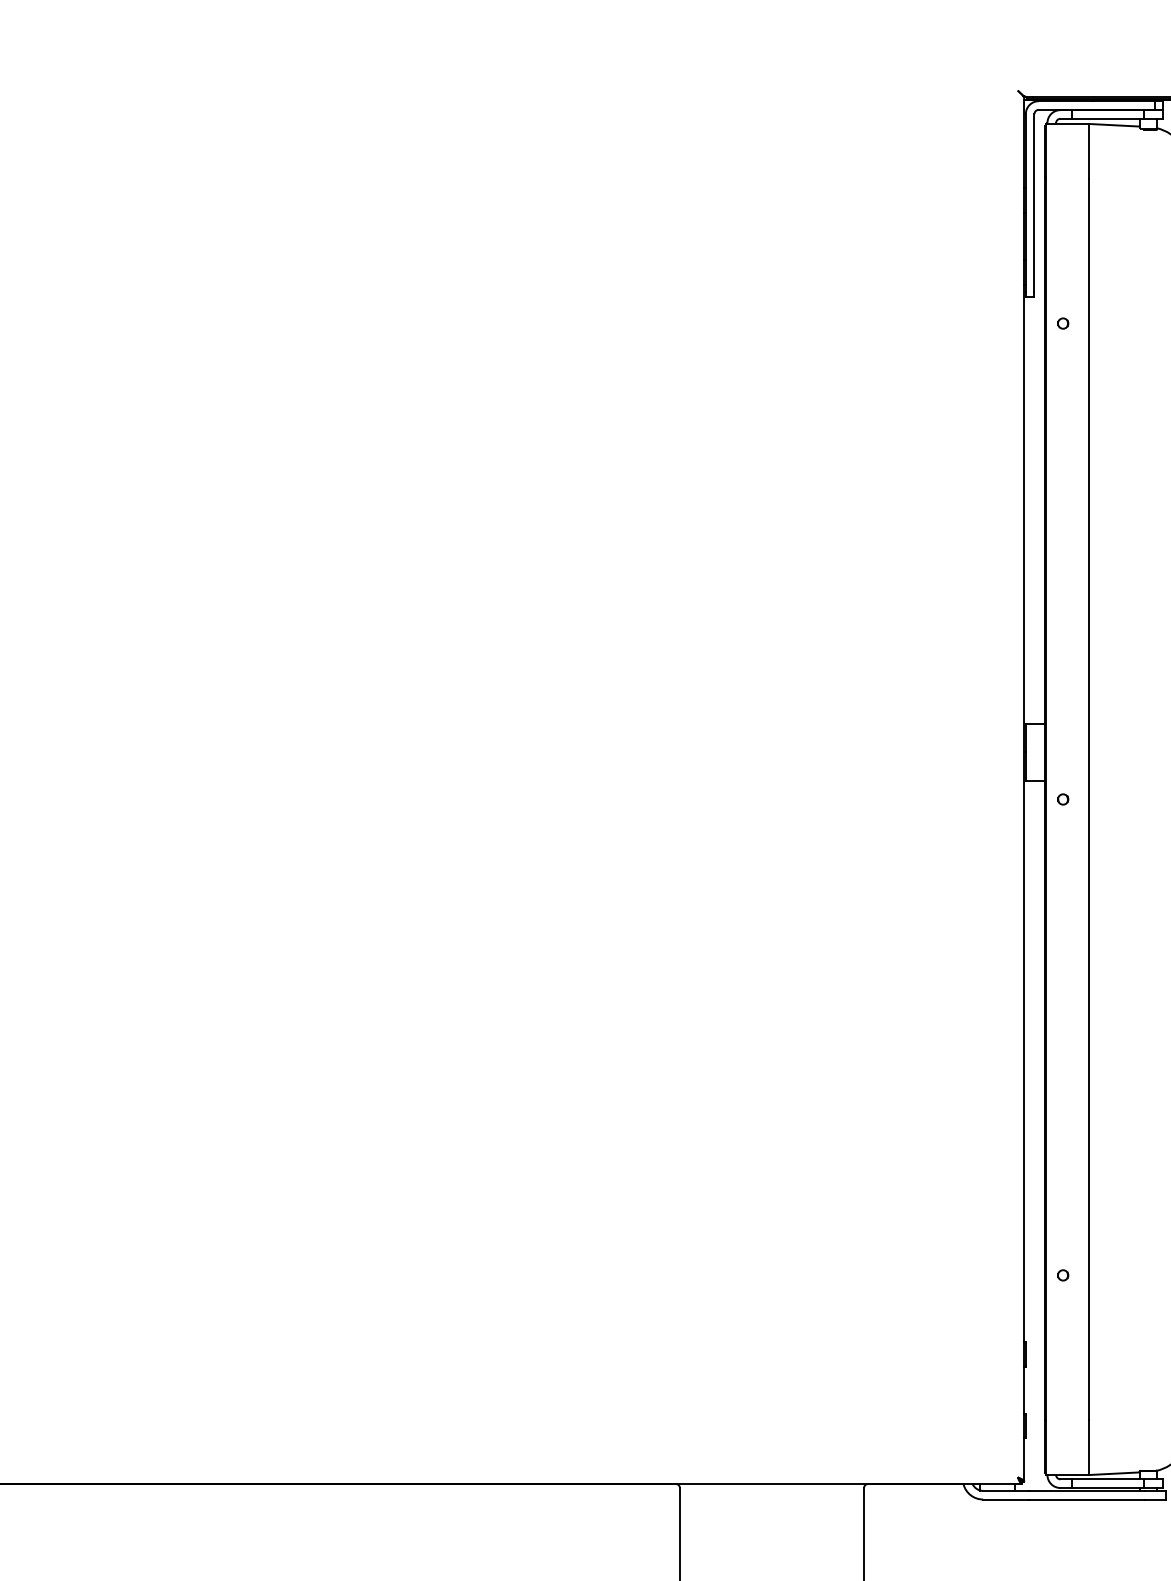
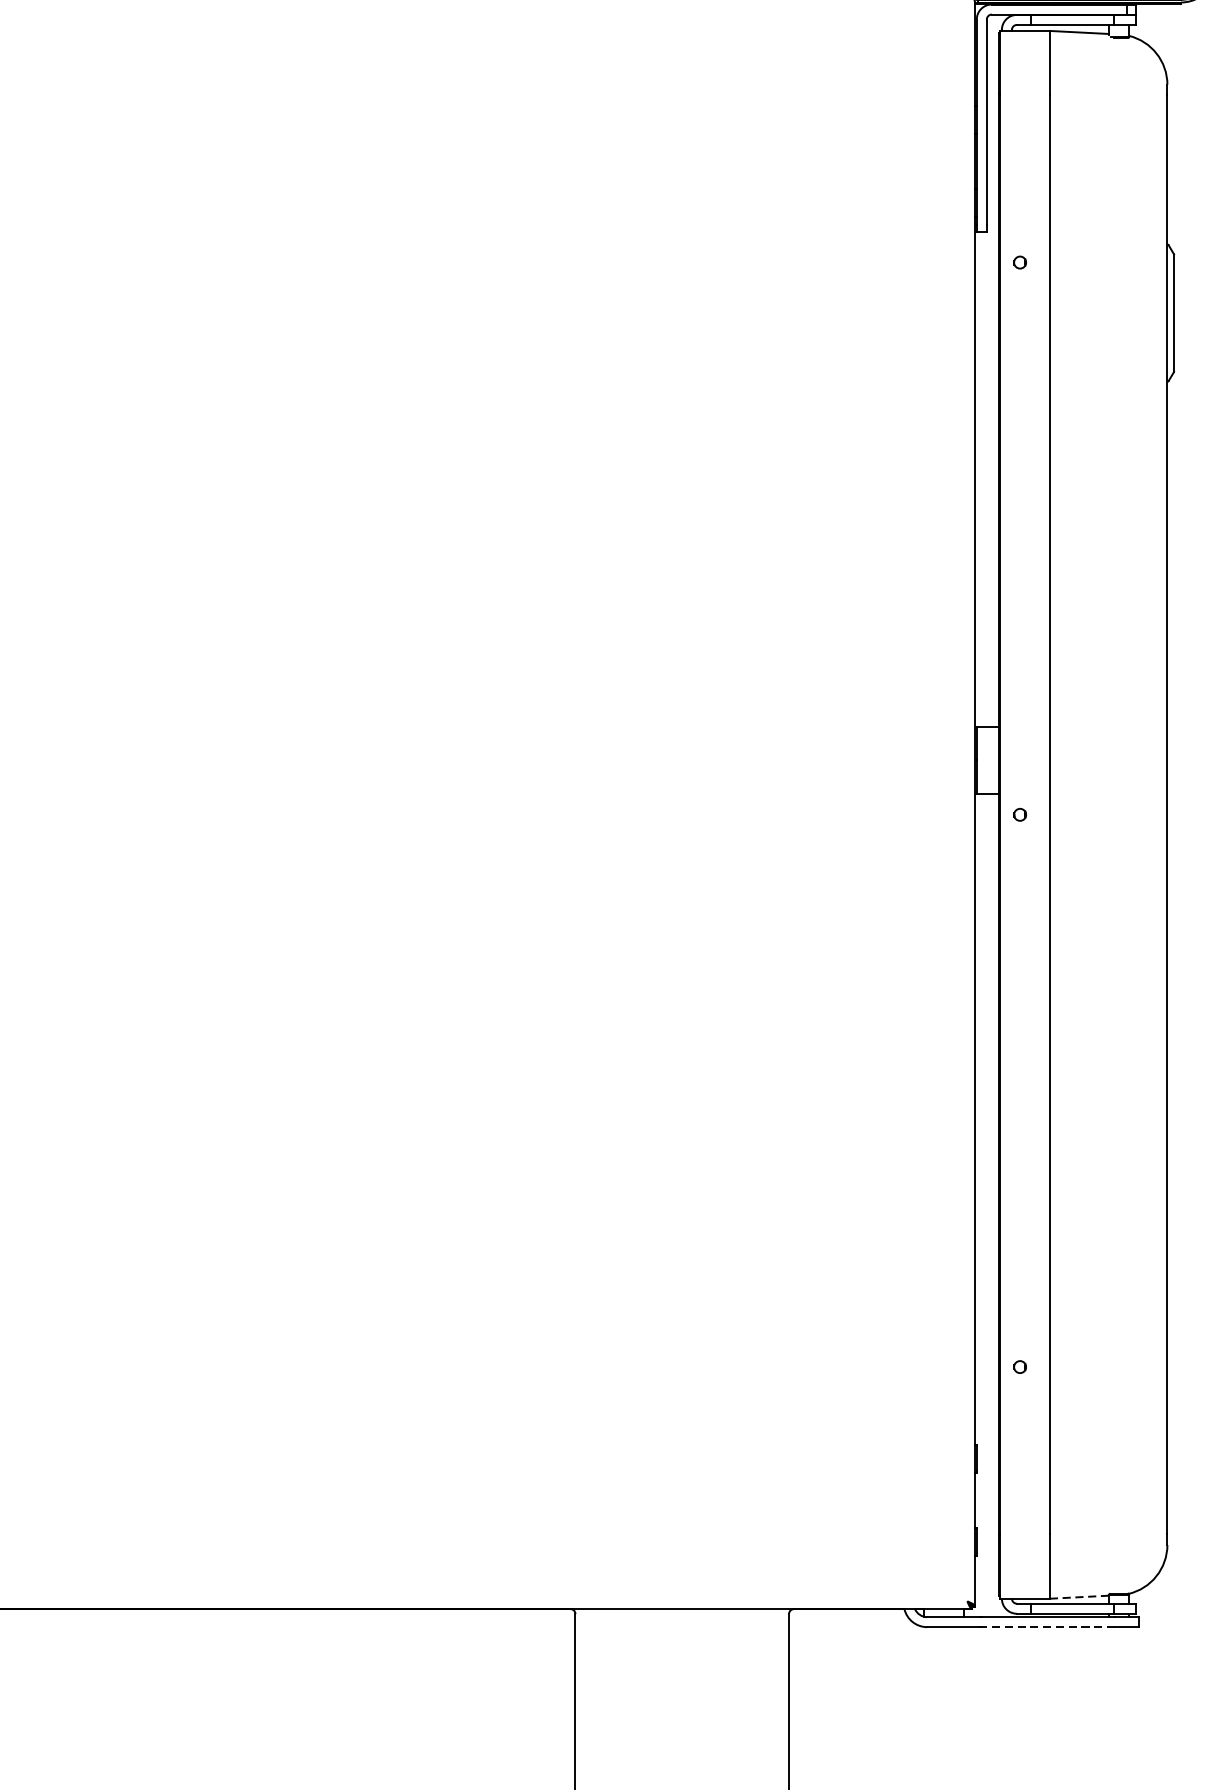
line: (1113, 1473) -> (1078, 1596), solid -> dashed
line: (1087, 1499) -> (1048, 1627), solid -> dashed

